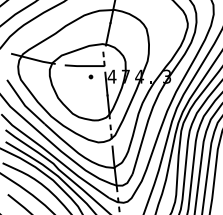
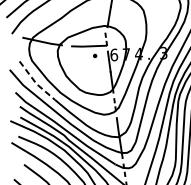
text: (111, 76) -> (113, 54), 4 -> 6
line: (24, 104) -> (36, 82), solid -> dashed

